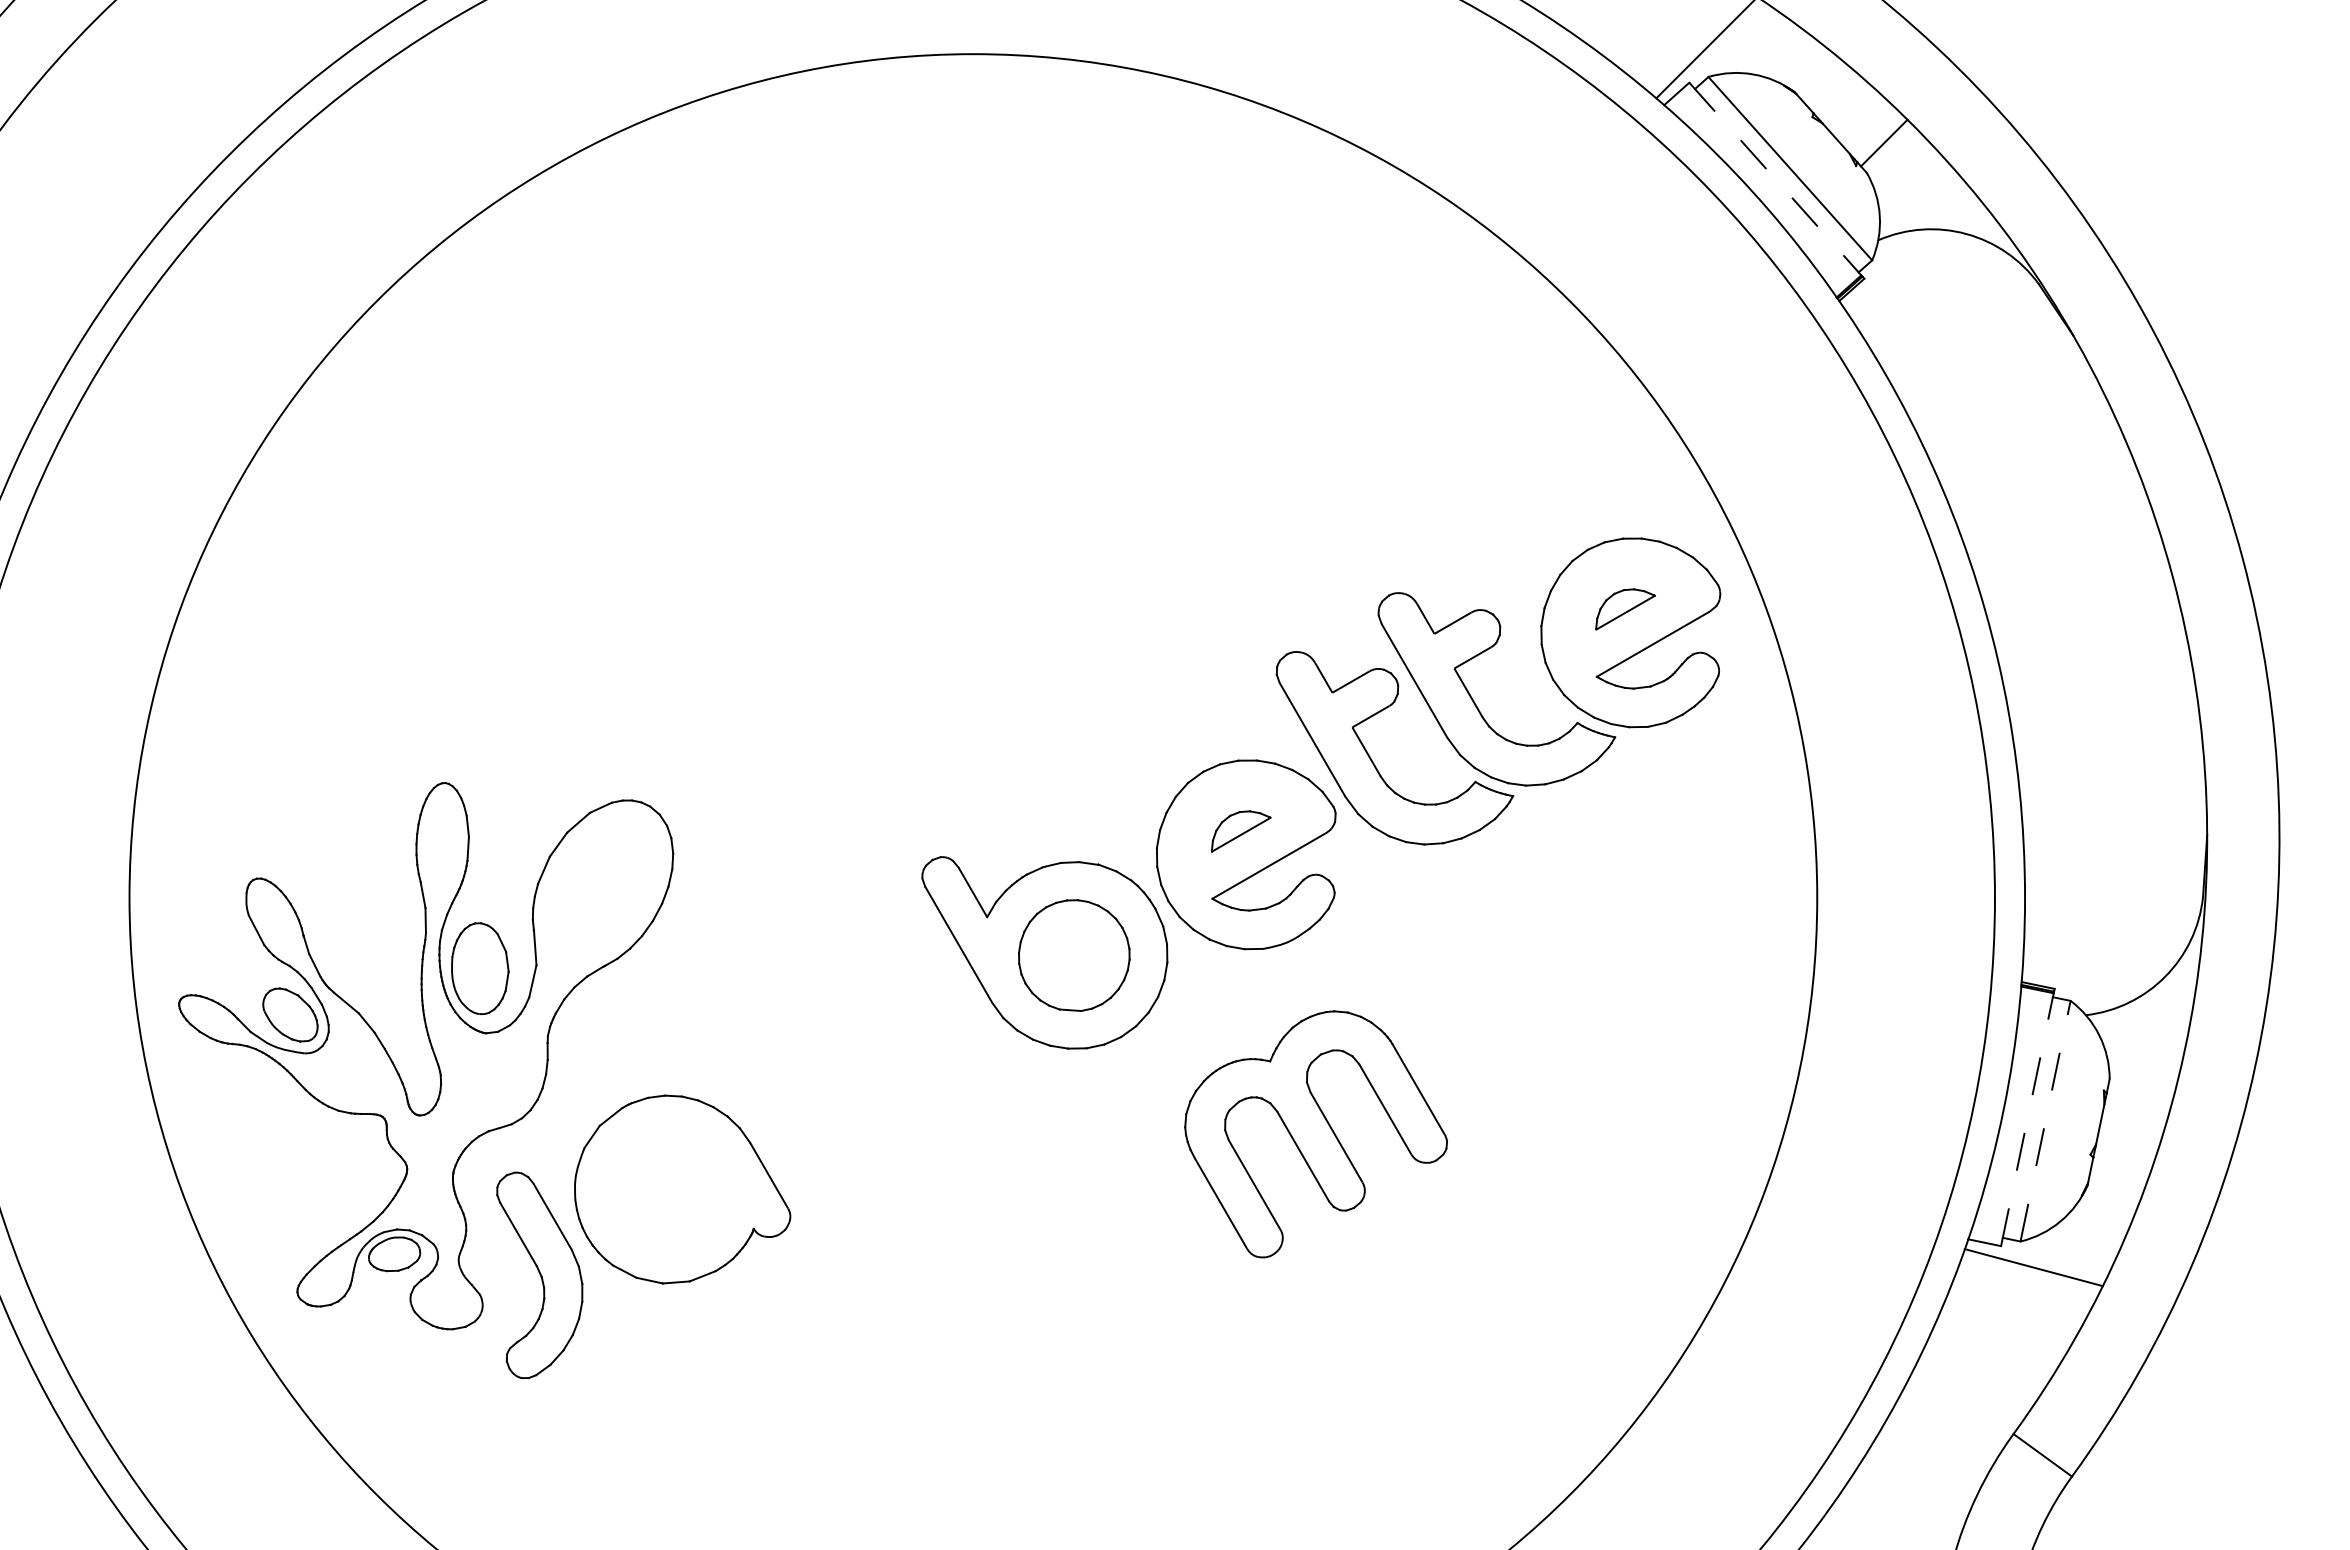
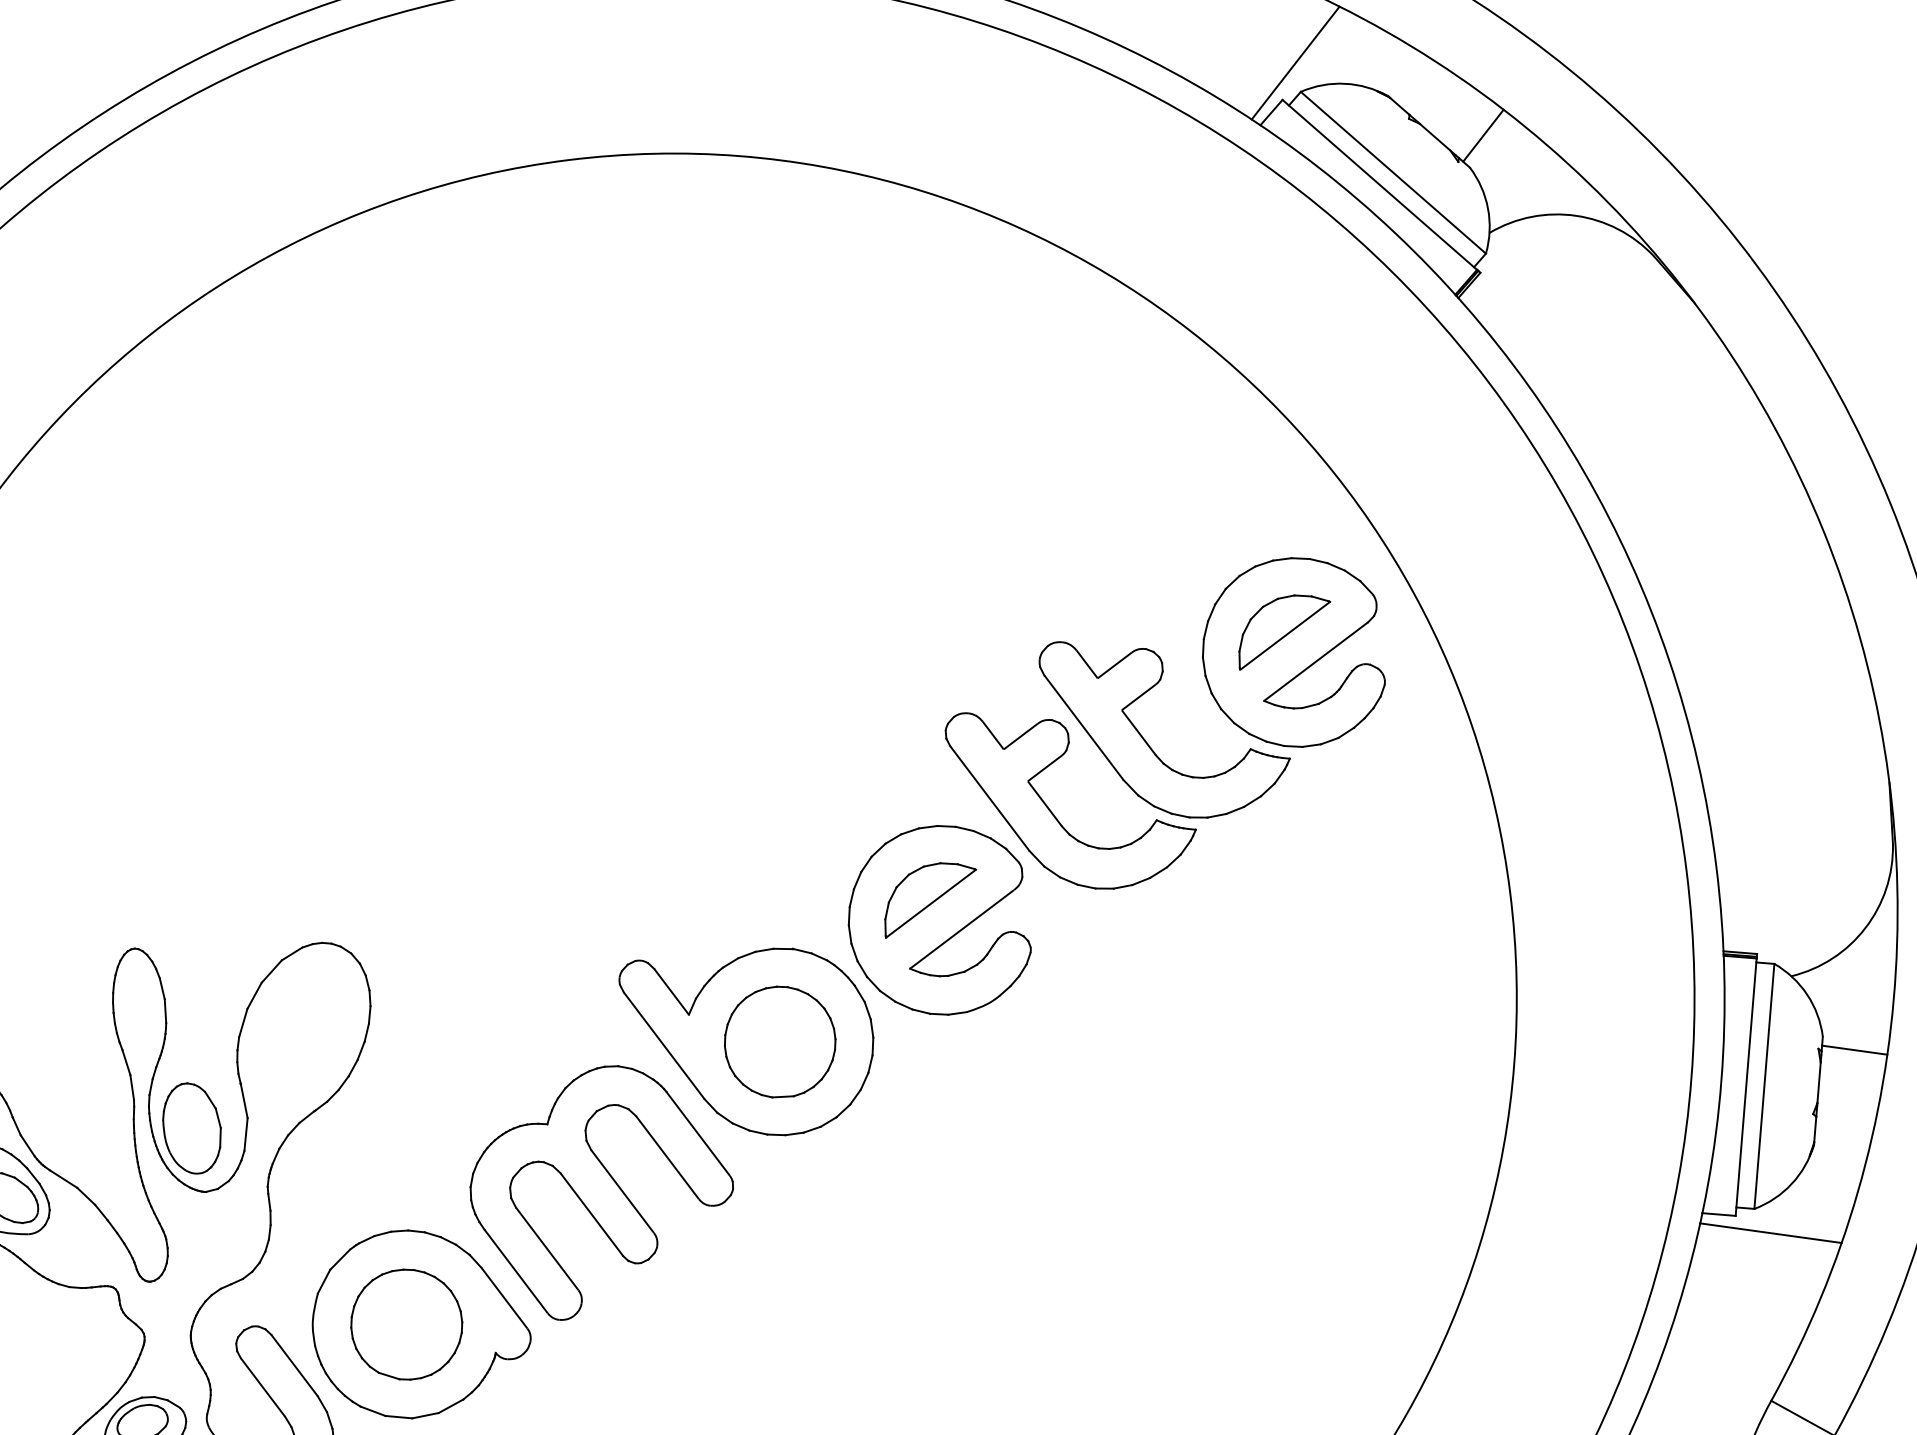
line: (1775, 179) -> (1380, 185), dashed -> solid
part: (1625, 609) -> (1284, 630), size x1.67
part: (1241, 831) -> (930, 898), size x1.67
line: (2139, 1095) -> (1854, 1049), added
line: (2027, 1119) -> (1746, 1086), dashed -> solid
line: (2045, 1121) -> (1764, 1086), dashed -> solid
part: (1315, 1134) -> (601, 1191), moved
part: (668, 1189) -> (406, 1324), added

